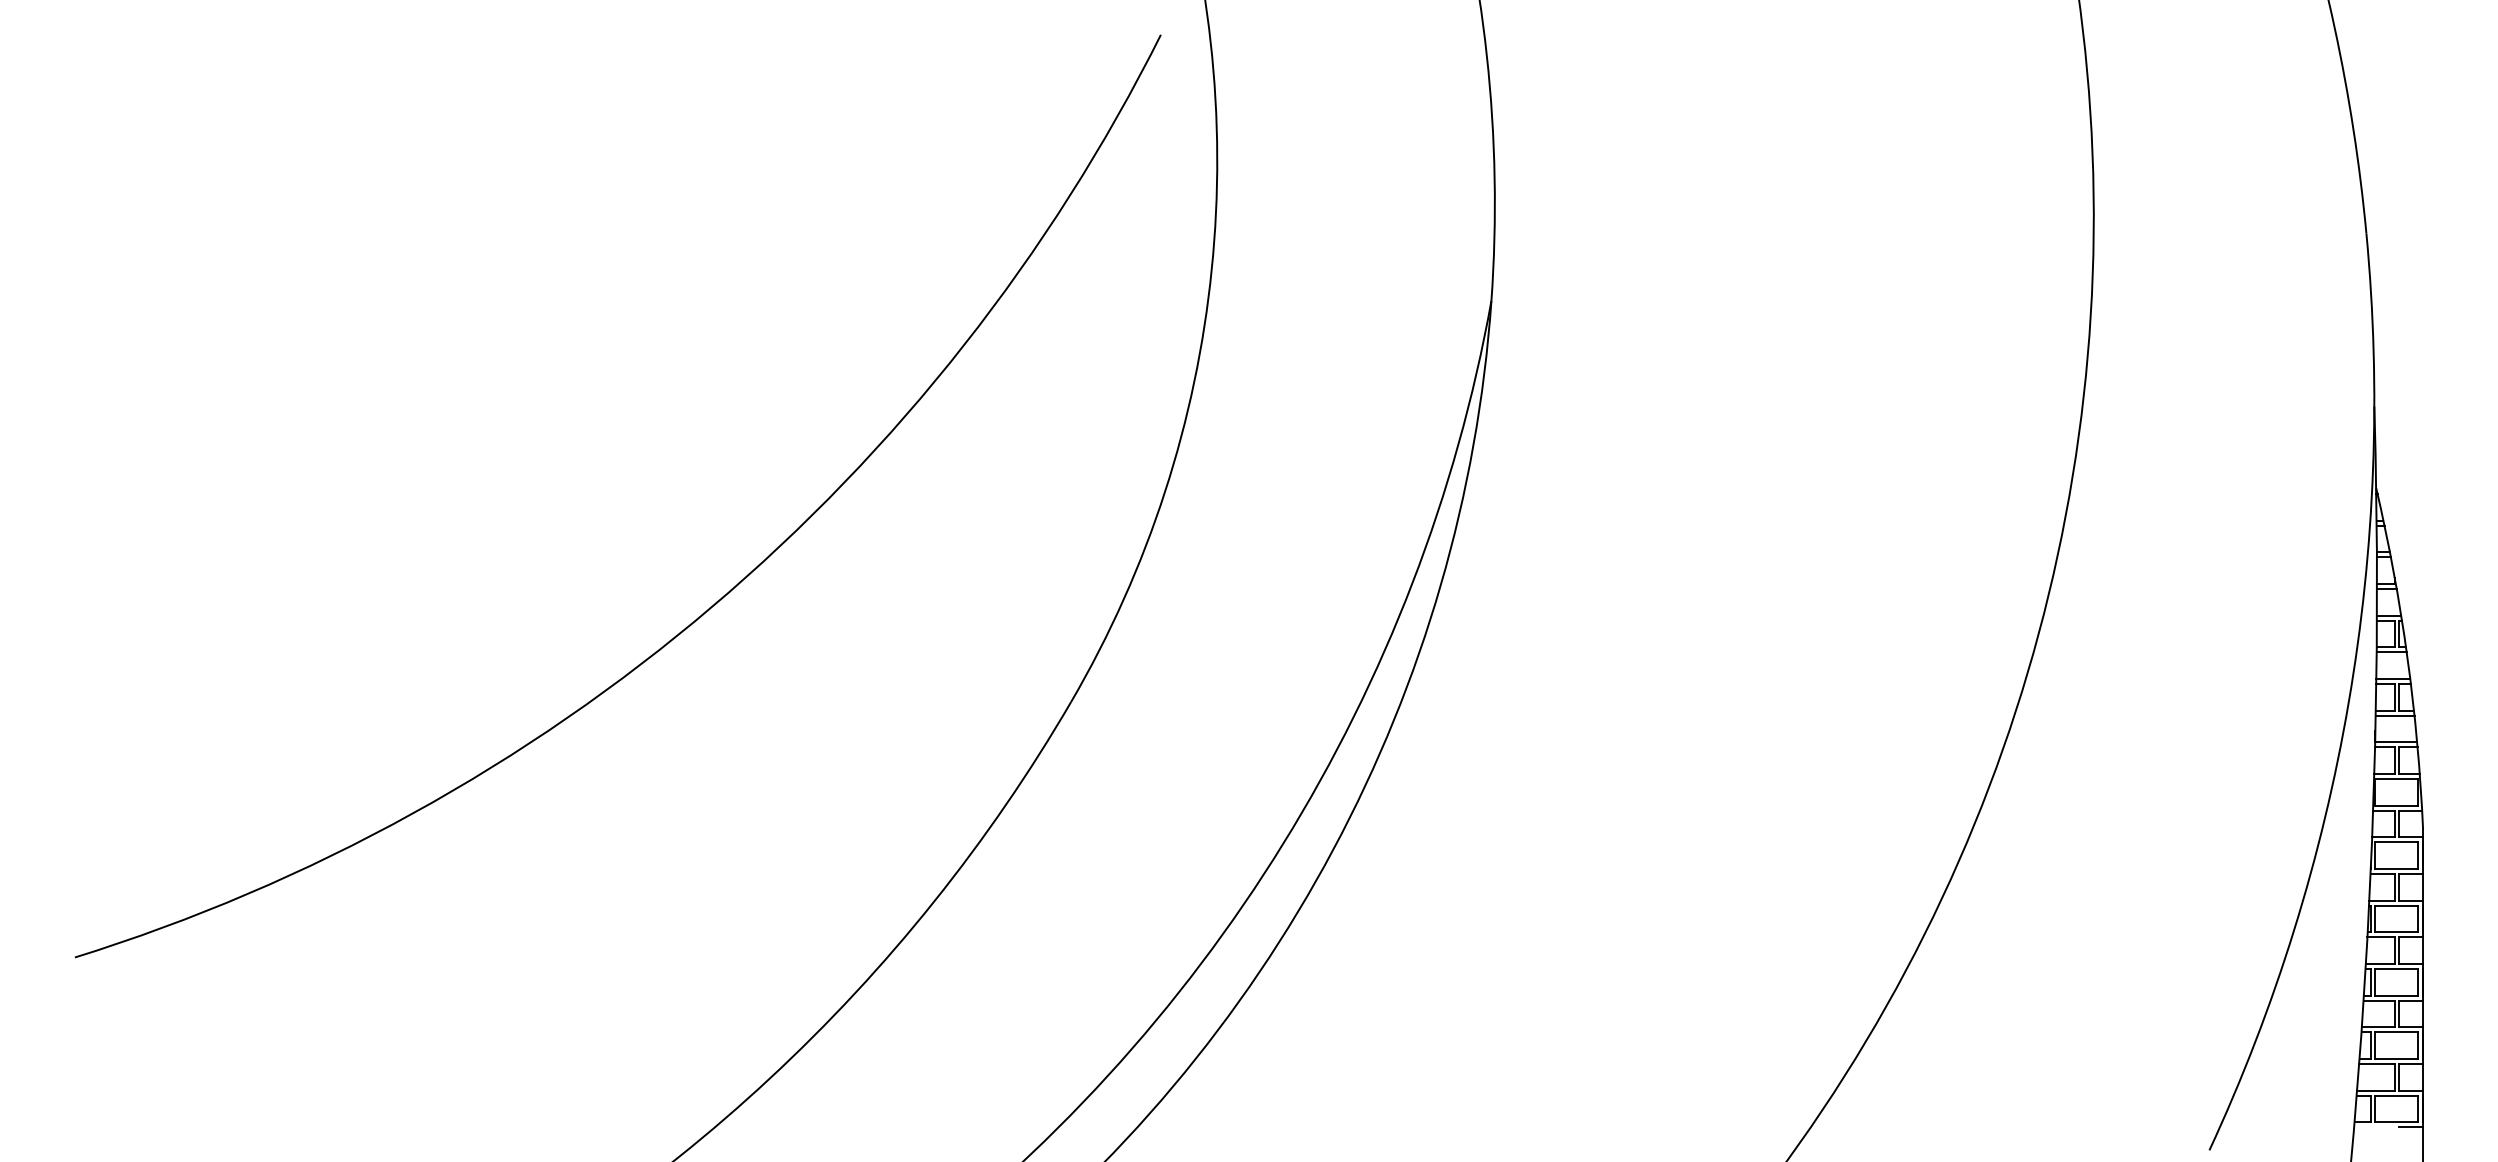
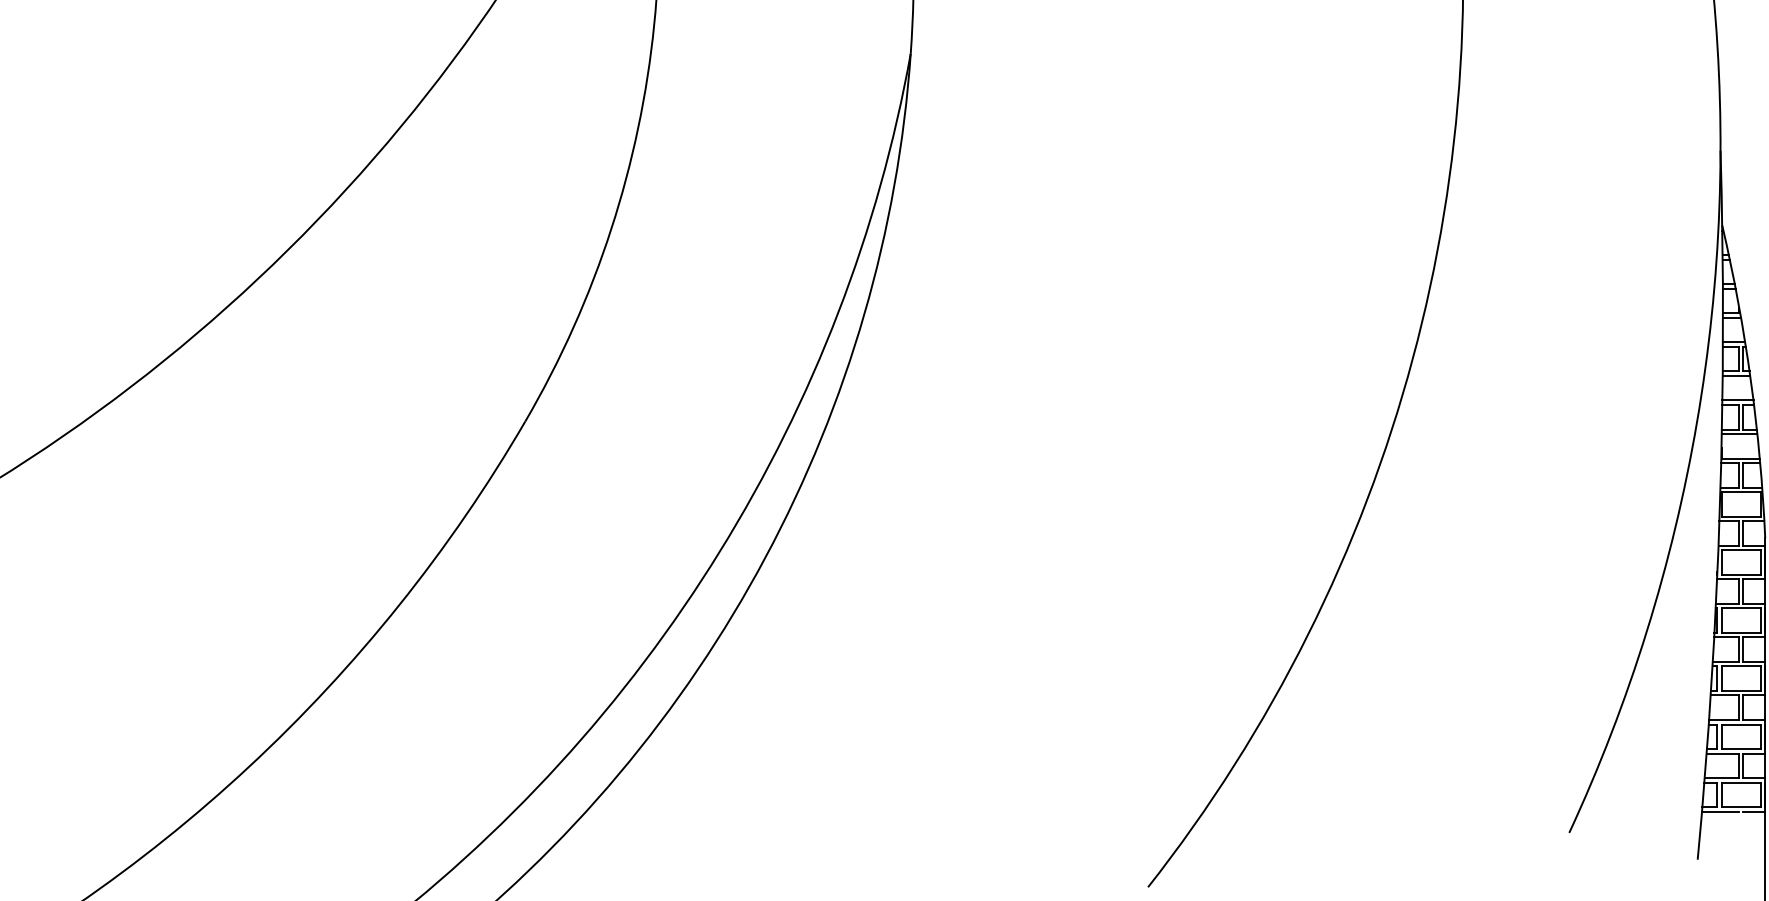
line: (2374, 1127) -> (1720, 811), added

